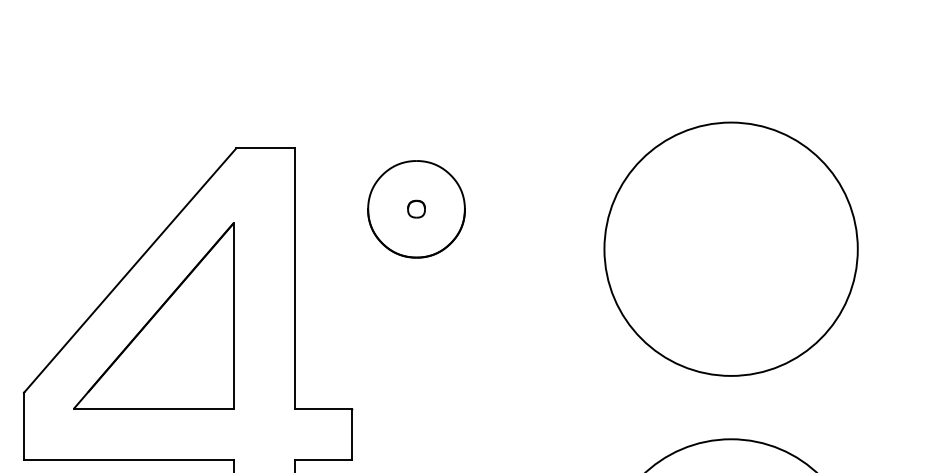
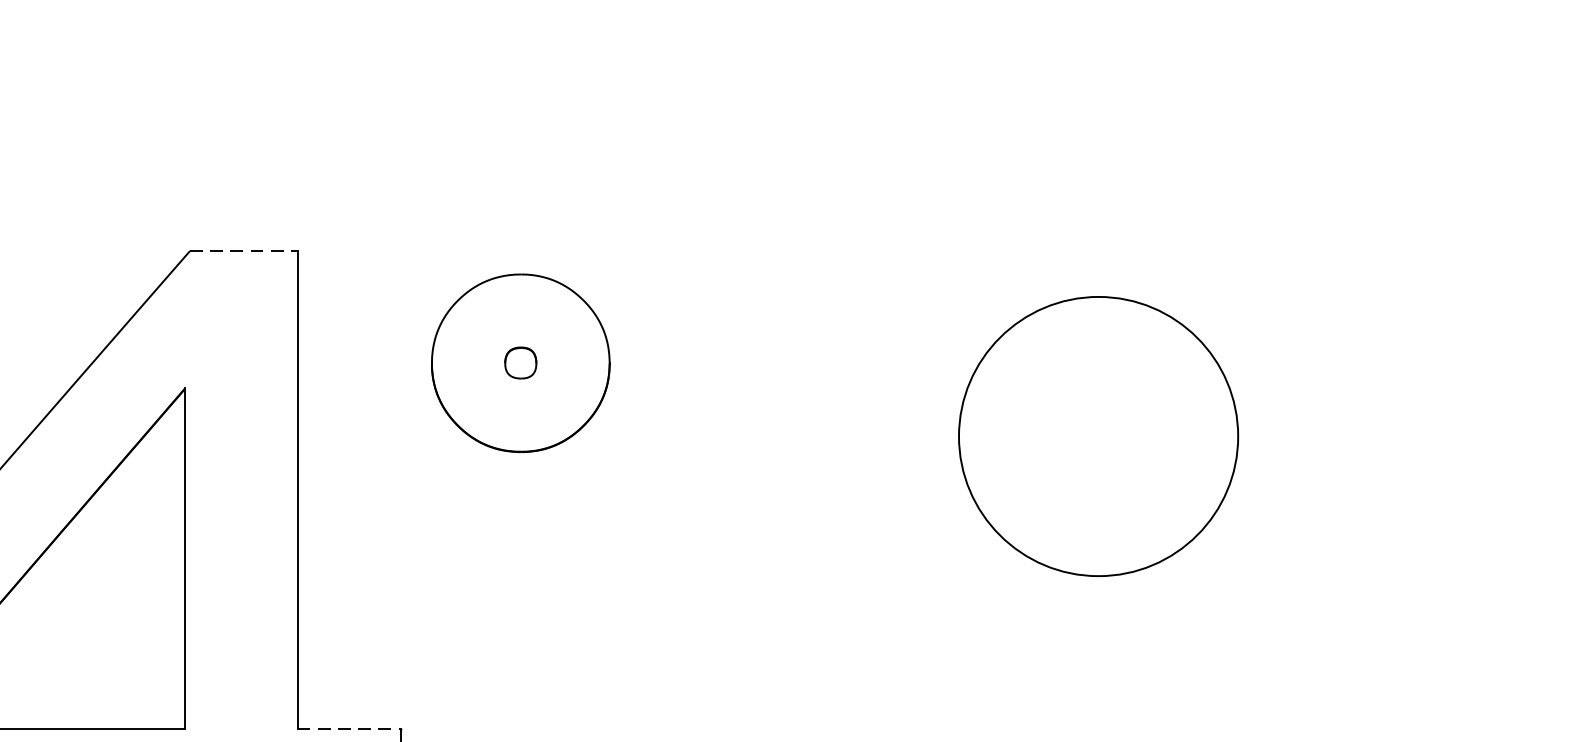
line: (266, 148) -> (245, 251), solid -> dashed
circle: (730, 248) -> (1097, 435), size x0.6
line: (323, 408) -> (349, 729), solid -> dashed

